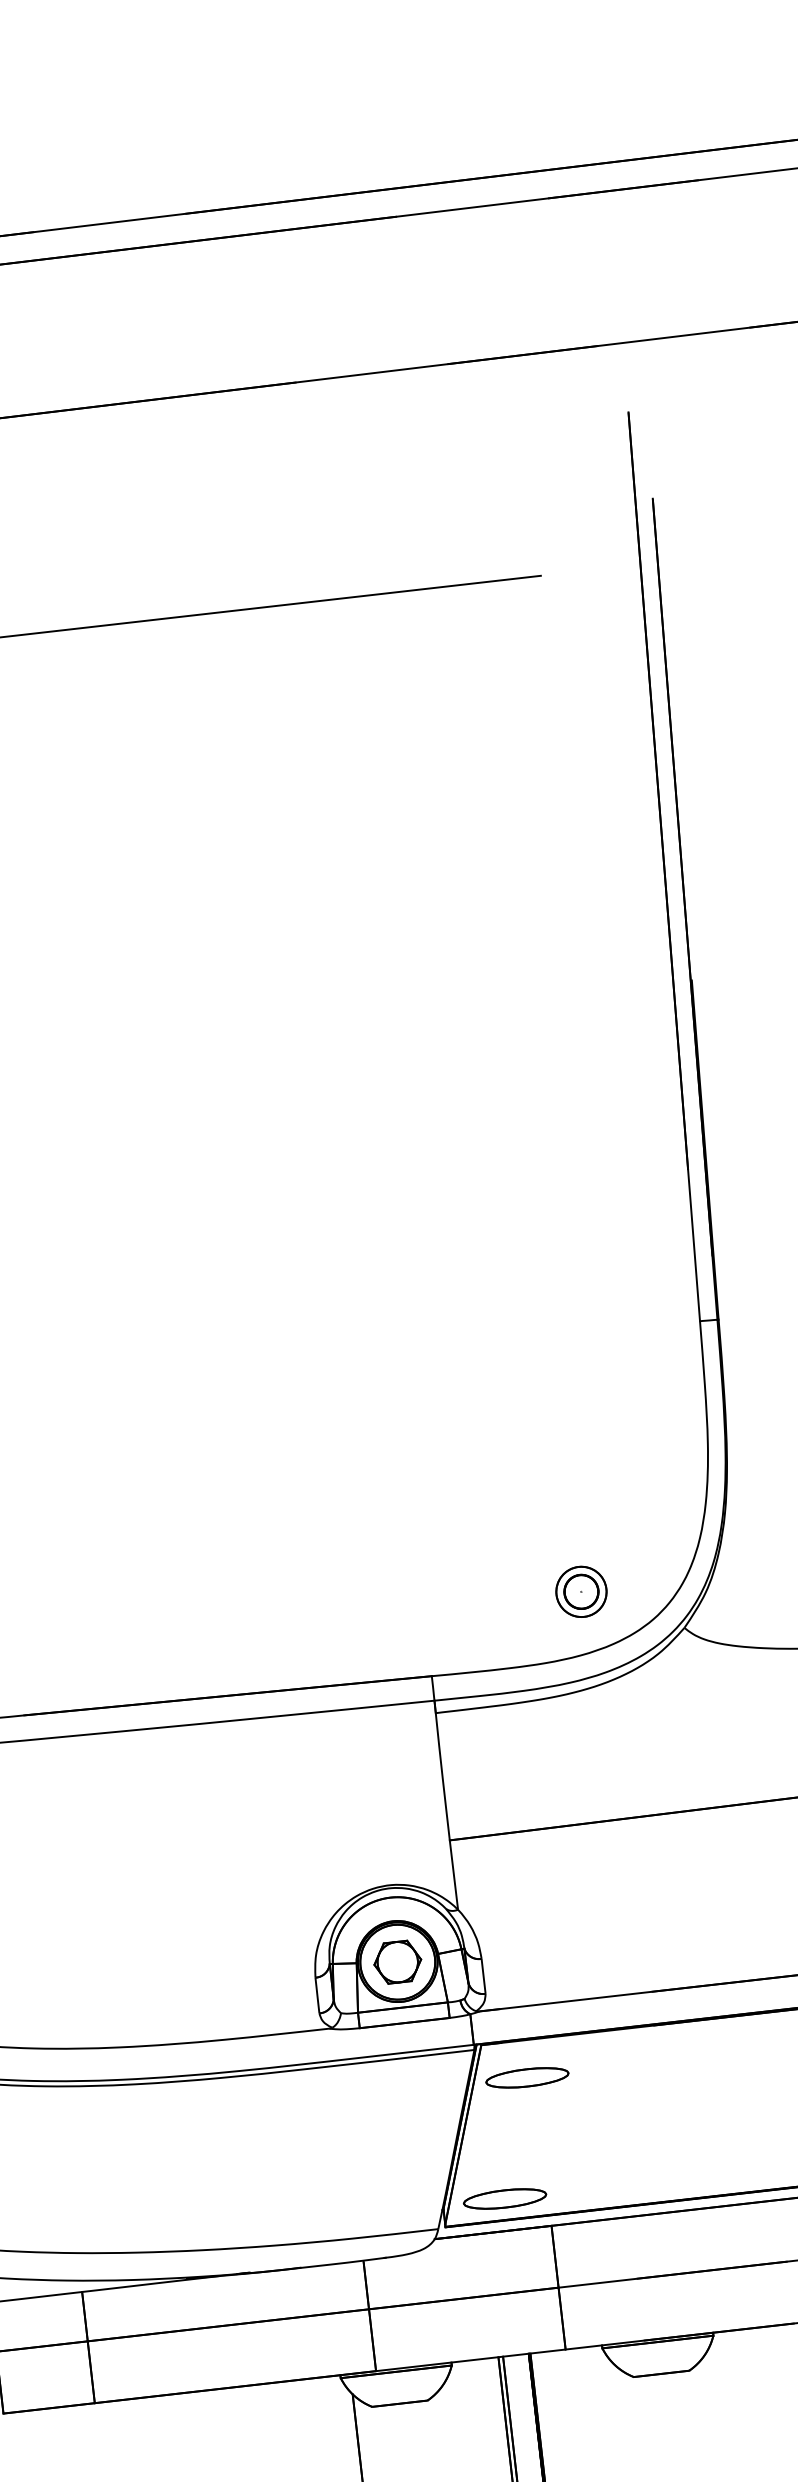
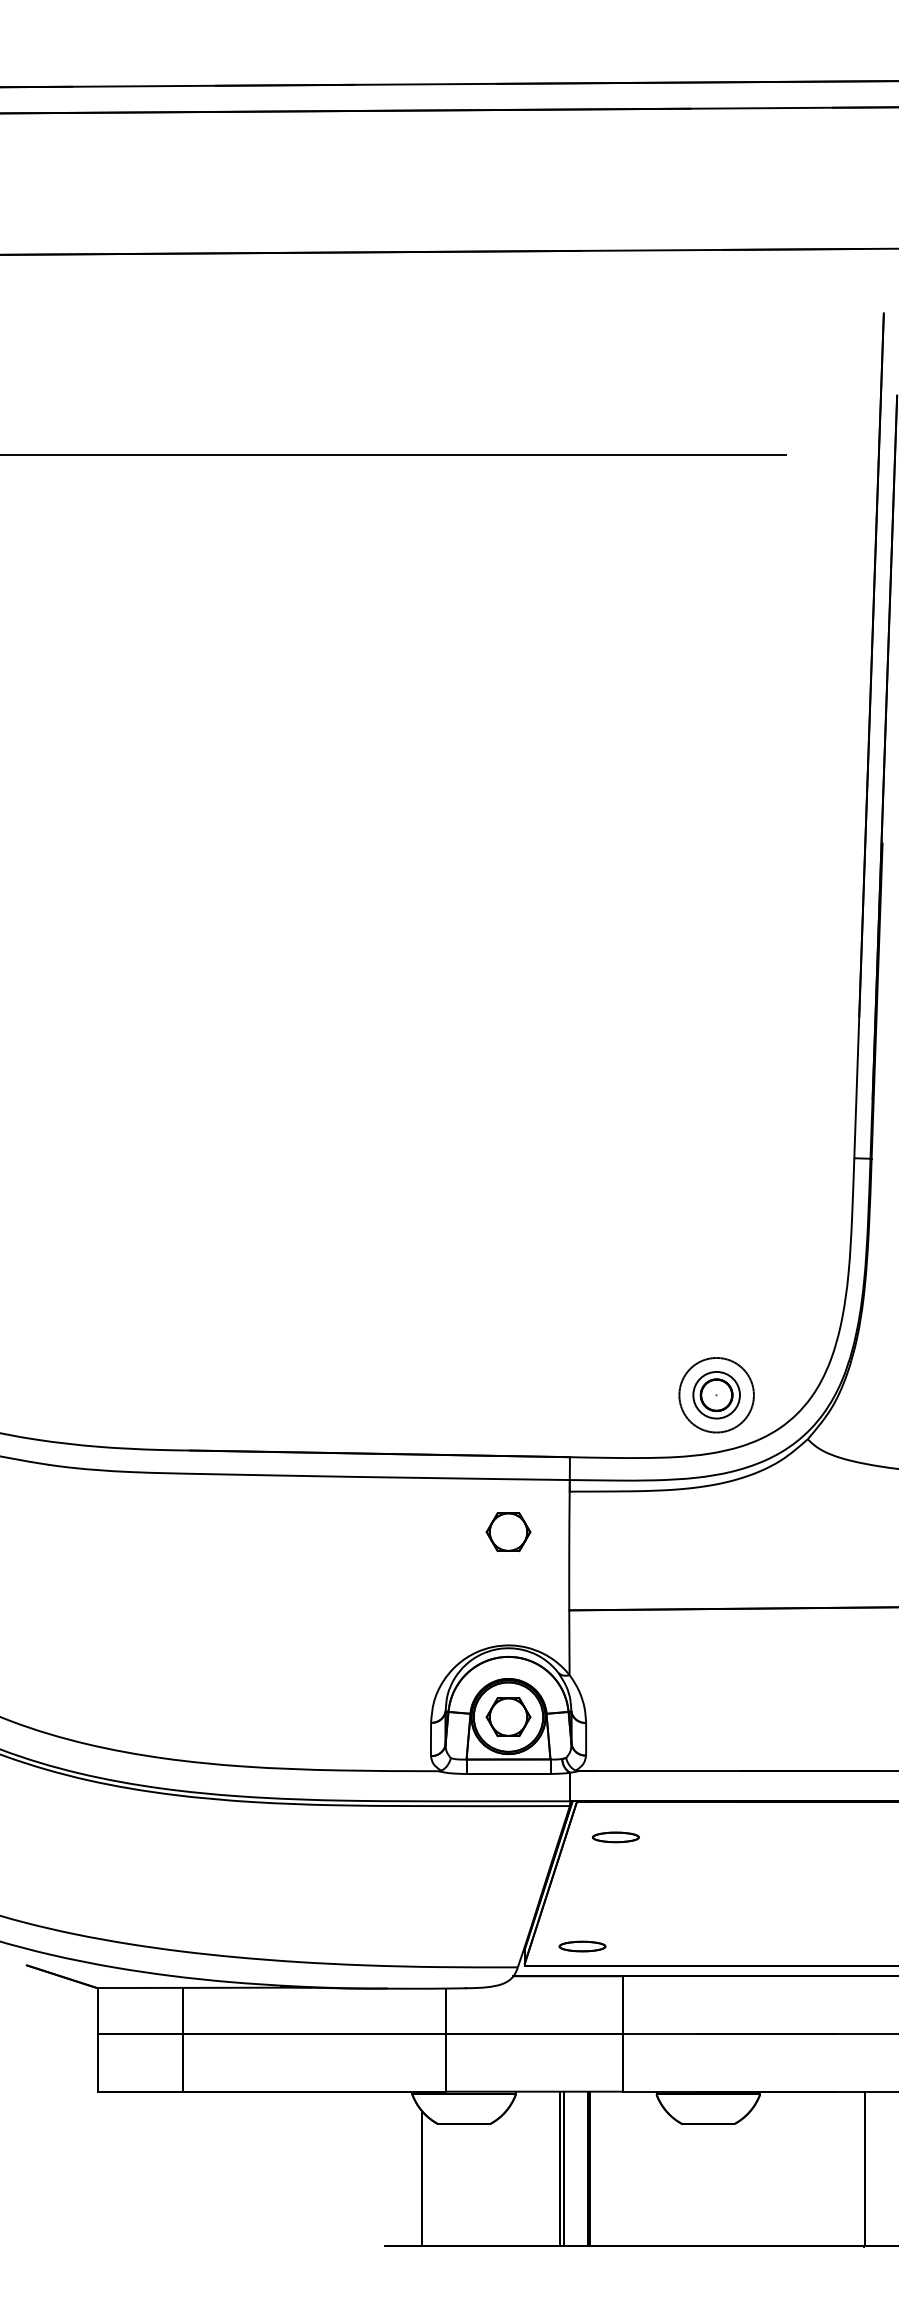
circle: (581, 1591) -> (716, 1394), size x1.6
part: (375, 1764) -> (508, 1532), added
part: (527, 2078) -> (615, 1837), size x0.6
part: (505, 2198) -> (582, 1946), size x0.6

